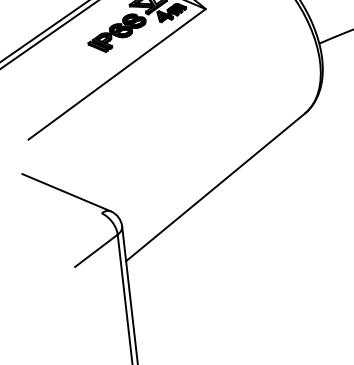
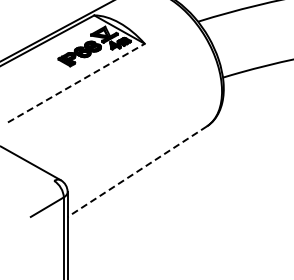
line: (117, 74) -> (76, 83), solid -> dashed
line: (214, 187) -> (136, 171), solid -> dashed

